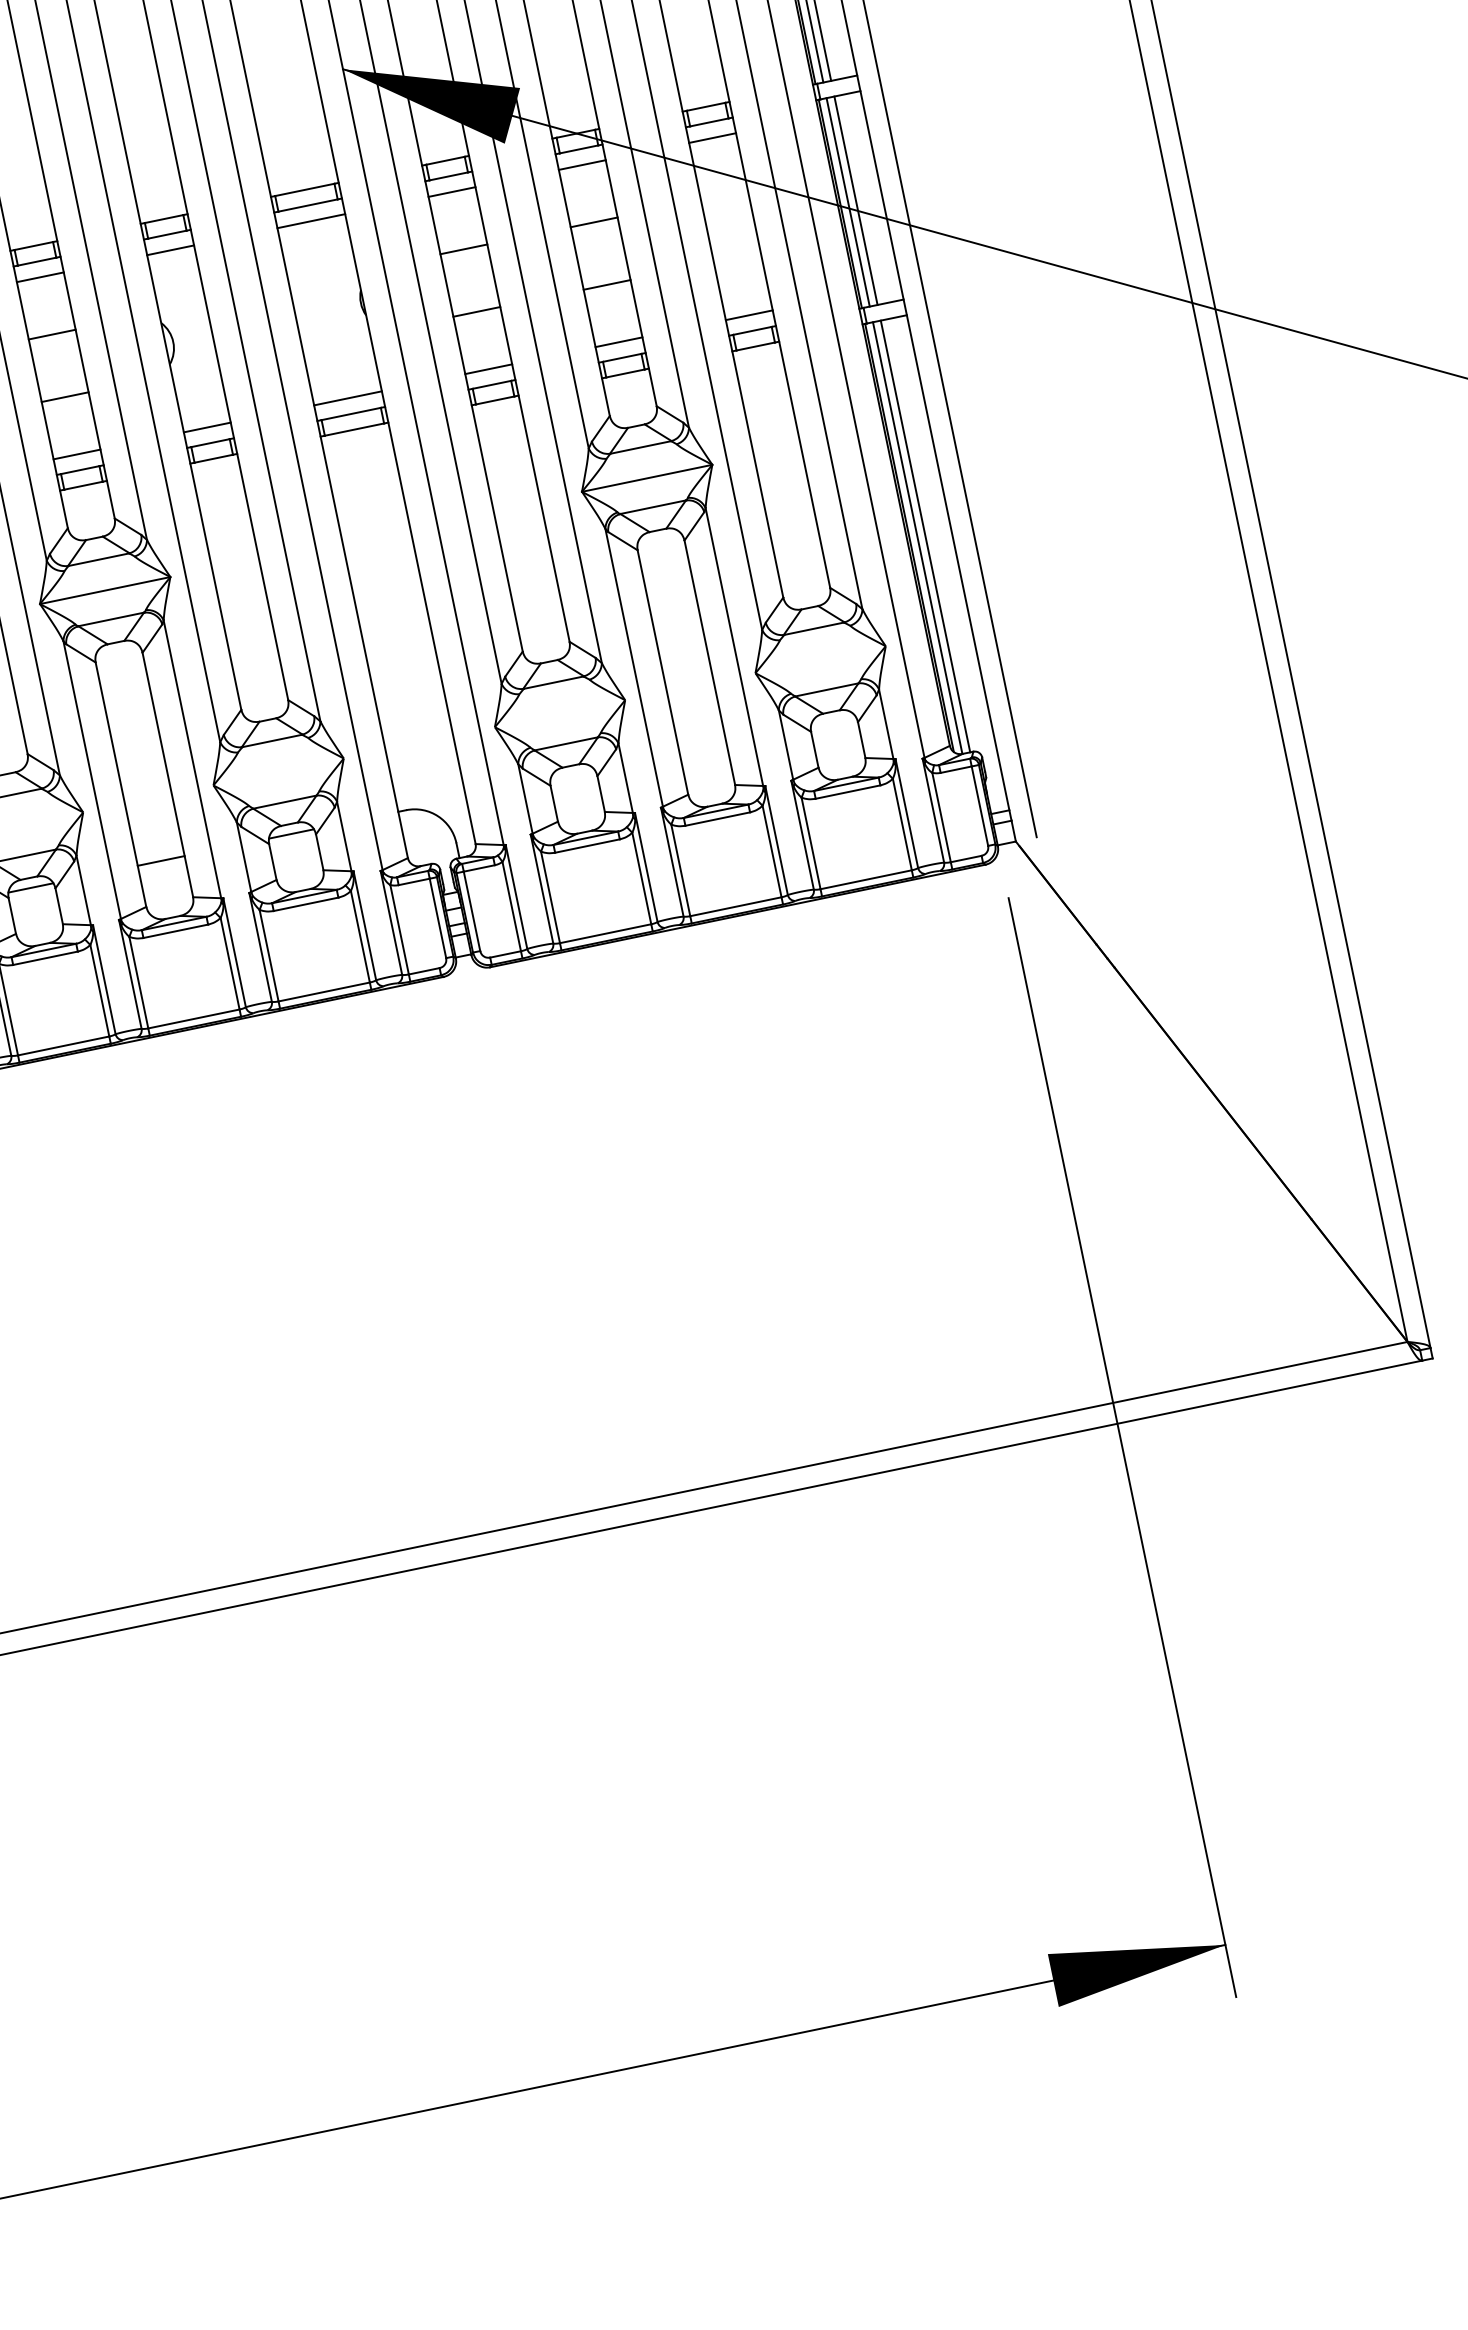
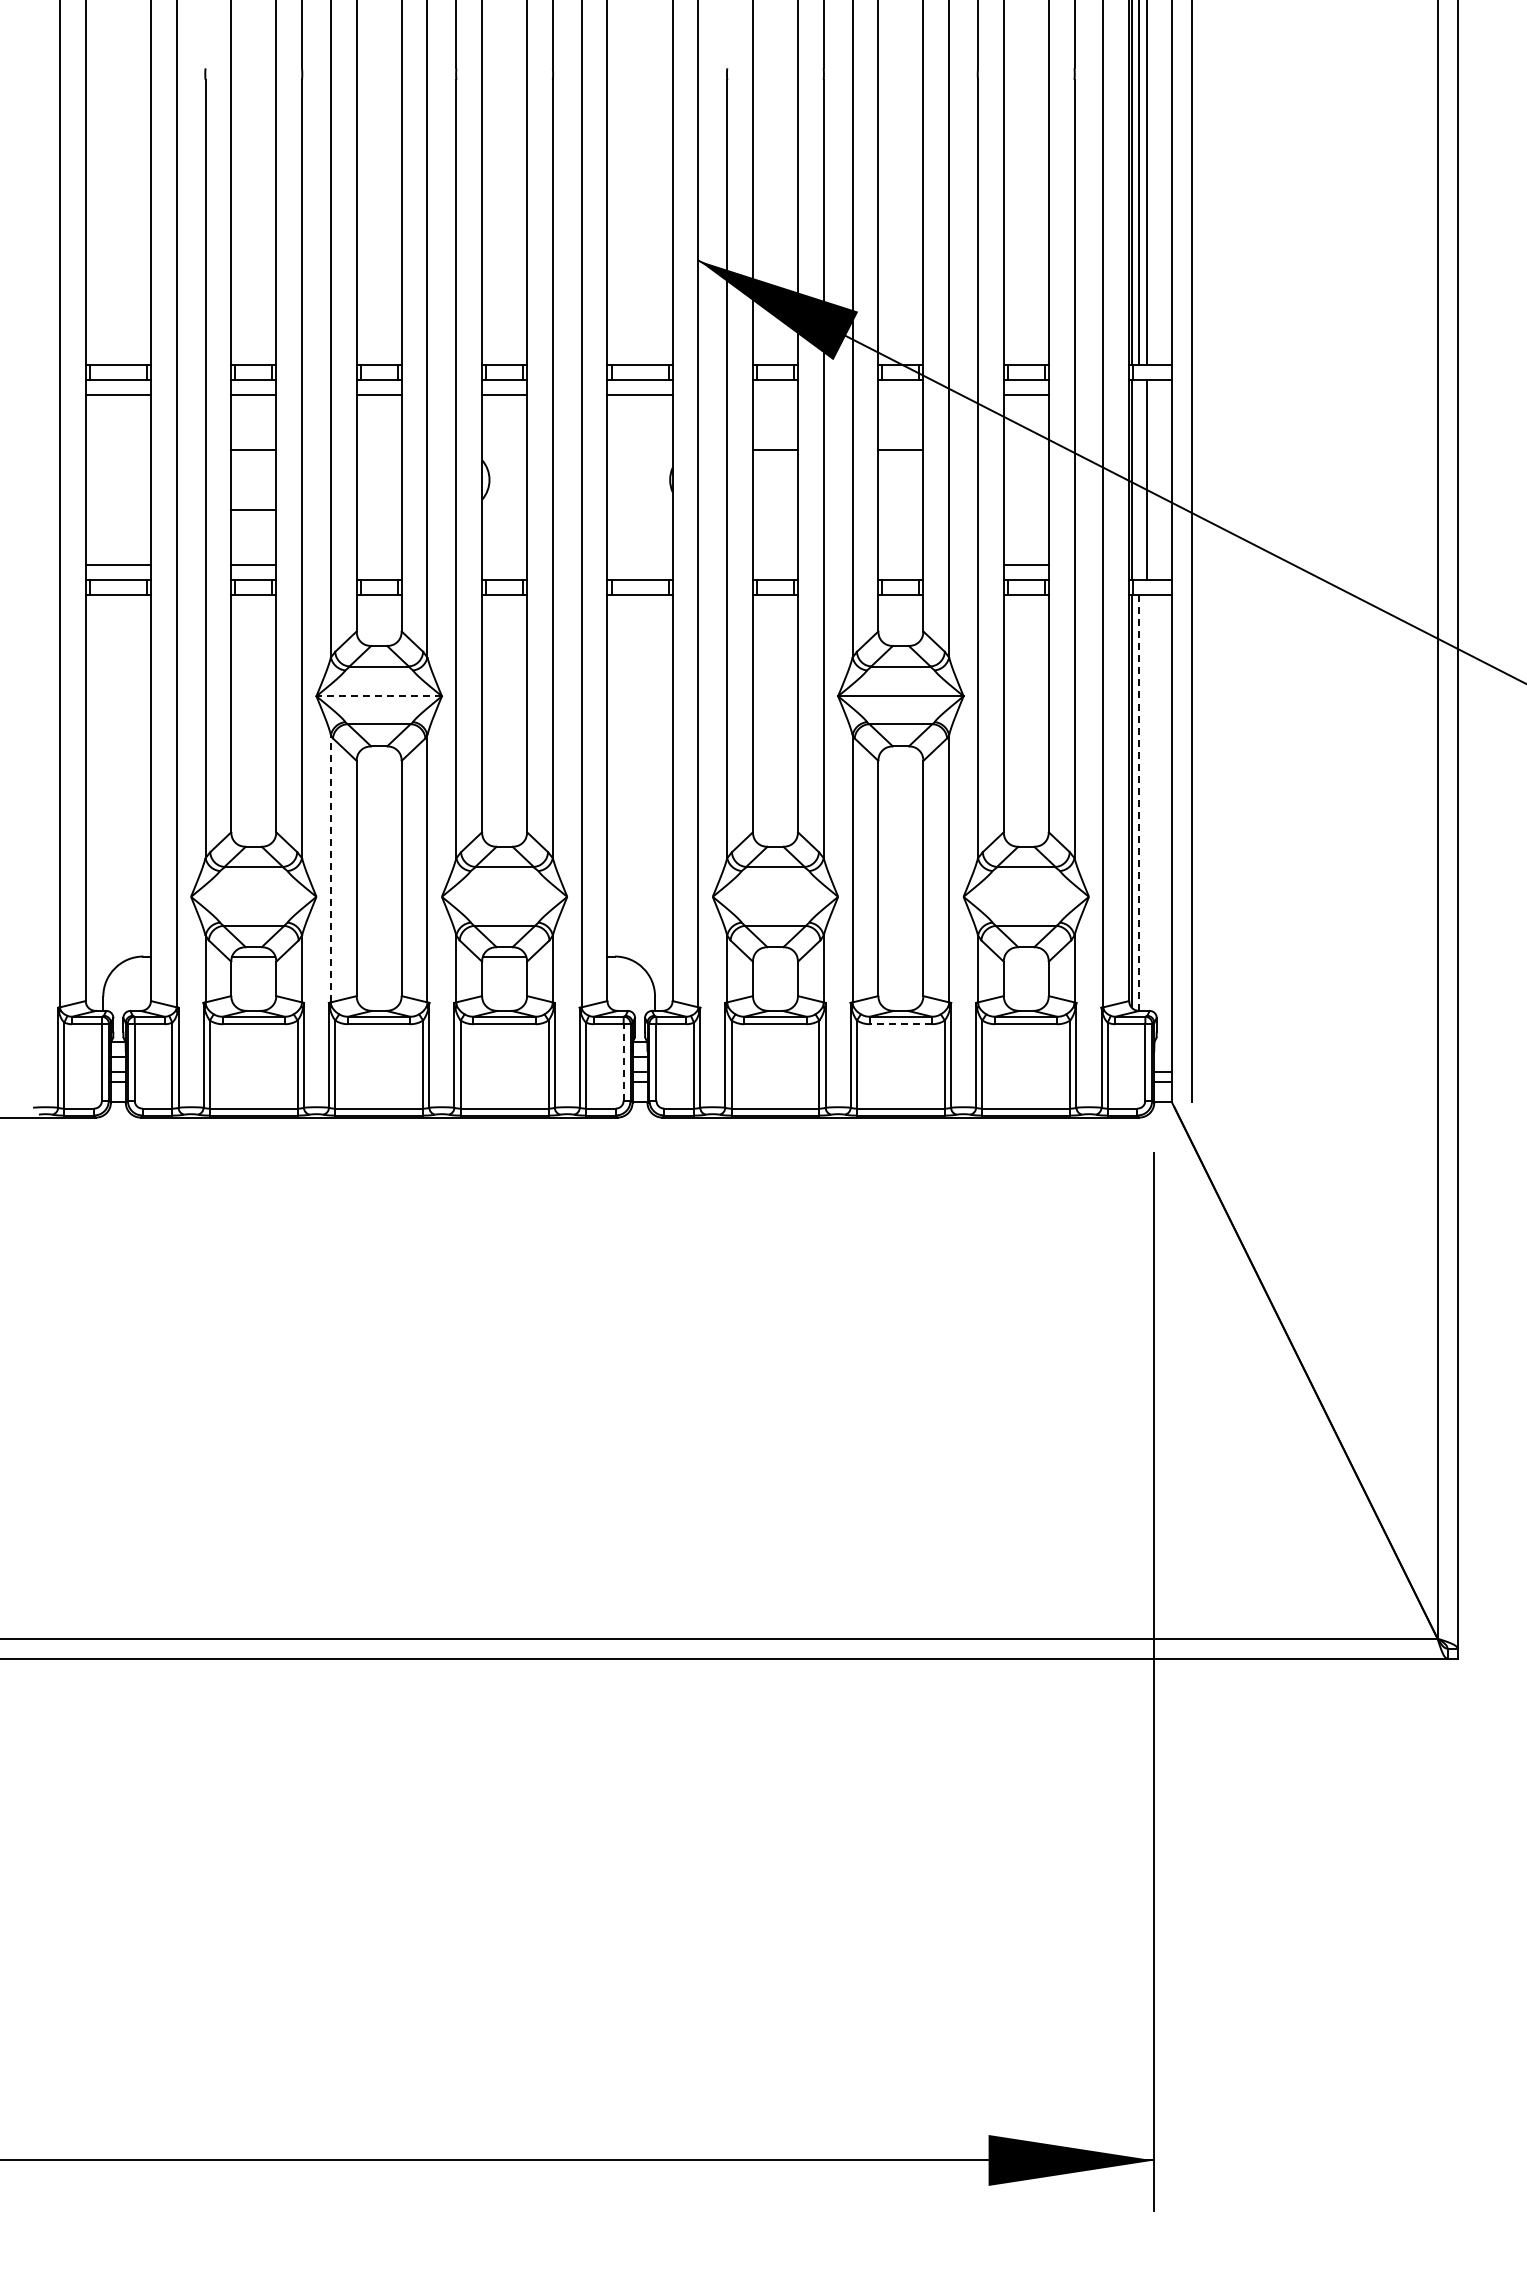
line: (581, 164) -> (900, 394), removed
line: (452, 191) -> (775, 394), removed
line: (848, 201) -> (1139, 479), removed
line: (606, 285) -> (900, 510), removed
line: (476, 312) -> (775, 510), removed
line: (51, 334) -> (378, 449), removed
line: (618, 342) -> (900, 565), removed
line: (488, 369) -> (775, 565), removed
line: (64, 397) -> (378, 510), removed
line: (347, 398) -> (639, 565), removed
line: (207, 427) -> (504, 565), removed
line: (76, 454) -> (378, 565), removed
line: (925, 535) -> (1146, 802), removed
line: (918, 538) -> (1139, 803), solid -> dashed
line: (105, 590) -> (379, 696), solid -> dashed
line: (91, 779) -> (330, 868), solid -> dashed
line: (717, 819) -> (900, 1024), solid -> dashed
line: (160, 861) -> (378, 956), removed
line: (437, 917) -> (623, 1061), solid -> dashed

